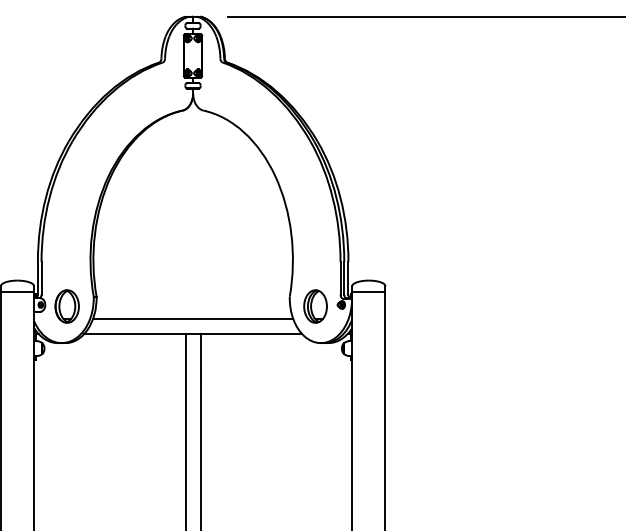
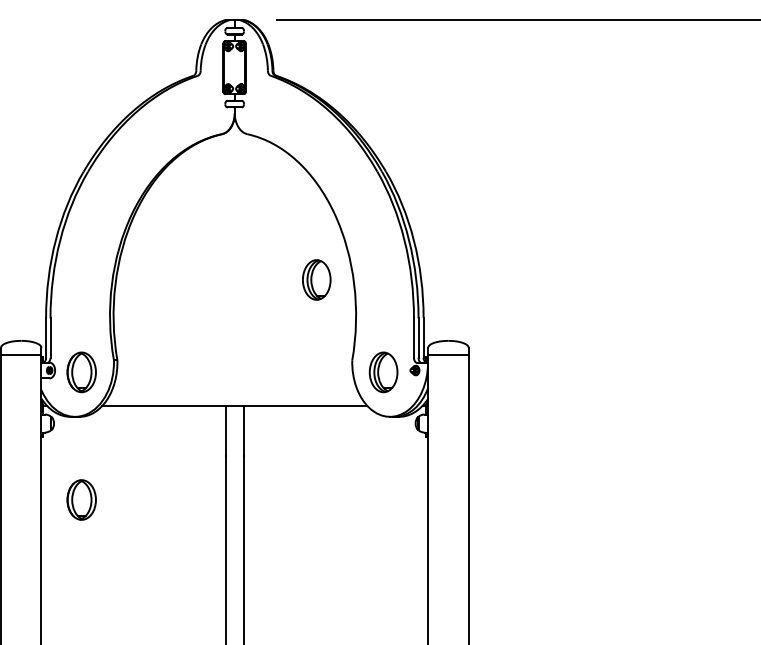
part: (260, 230) -> (316, 279), added
line: (192, 319) -> (234, 388), removed
part: (66, 411) -> (80, 499), added

